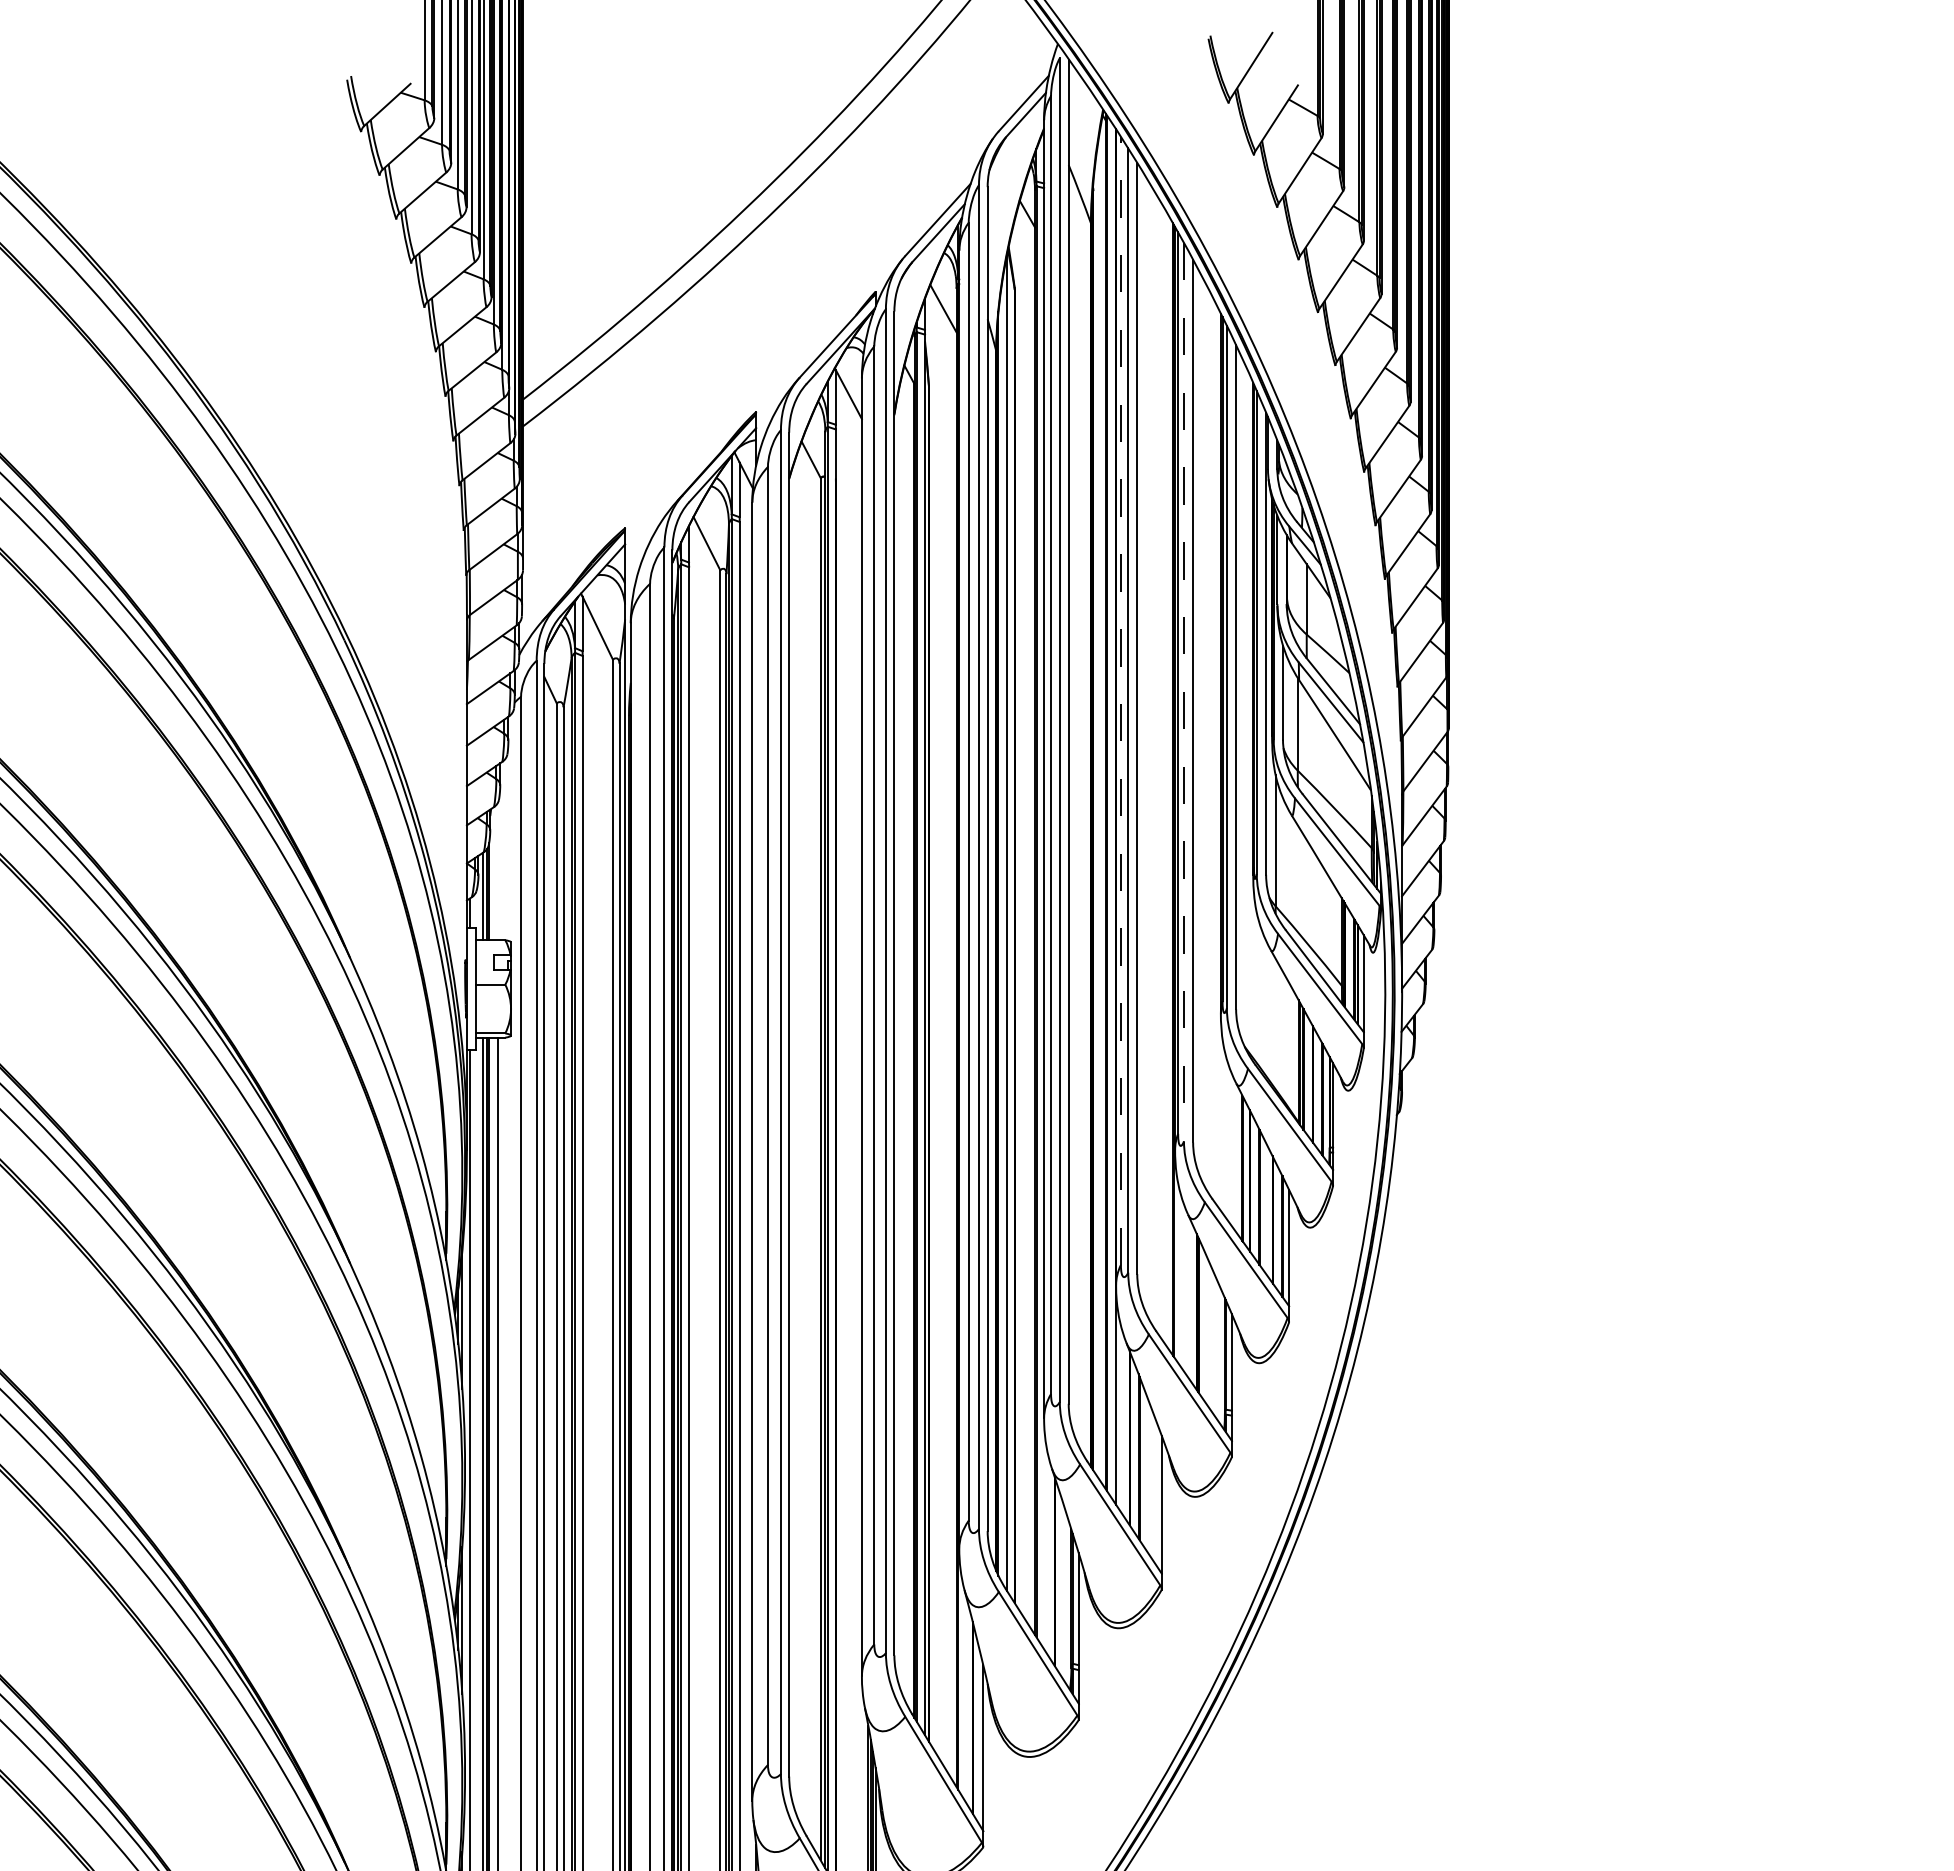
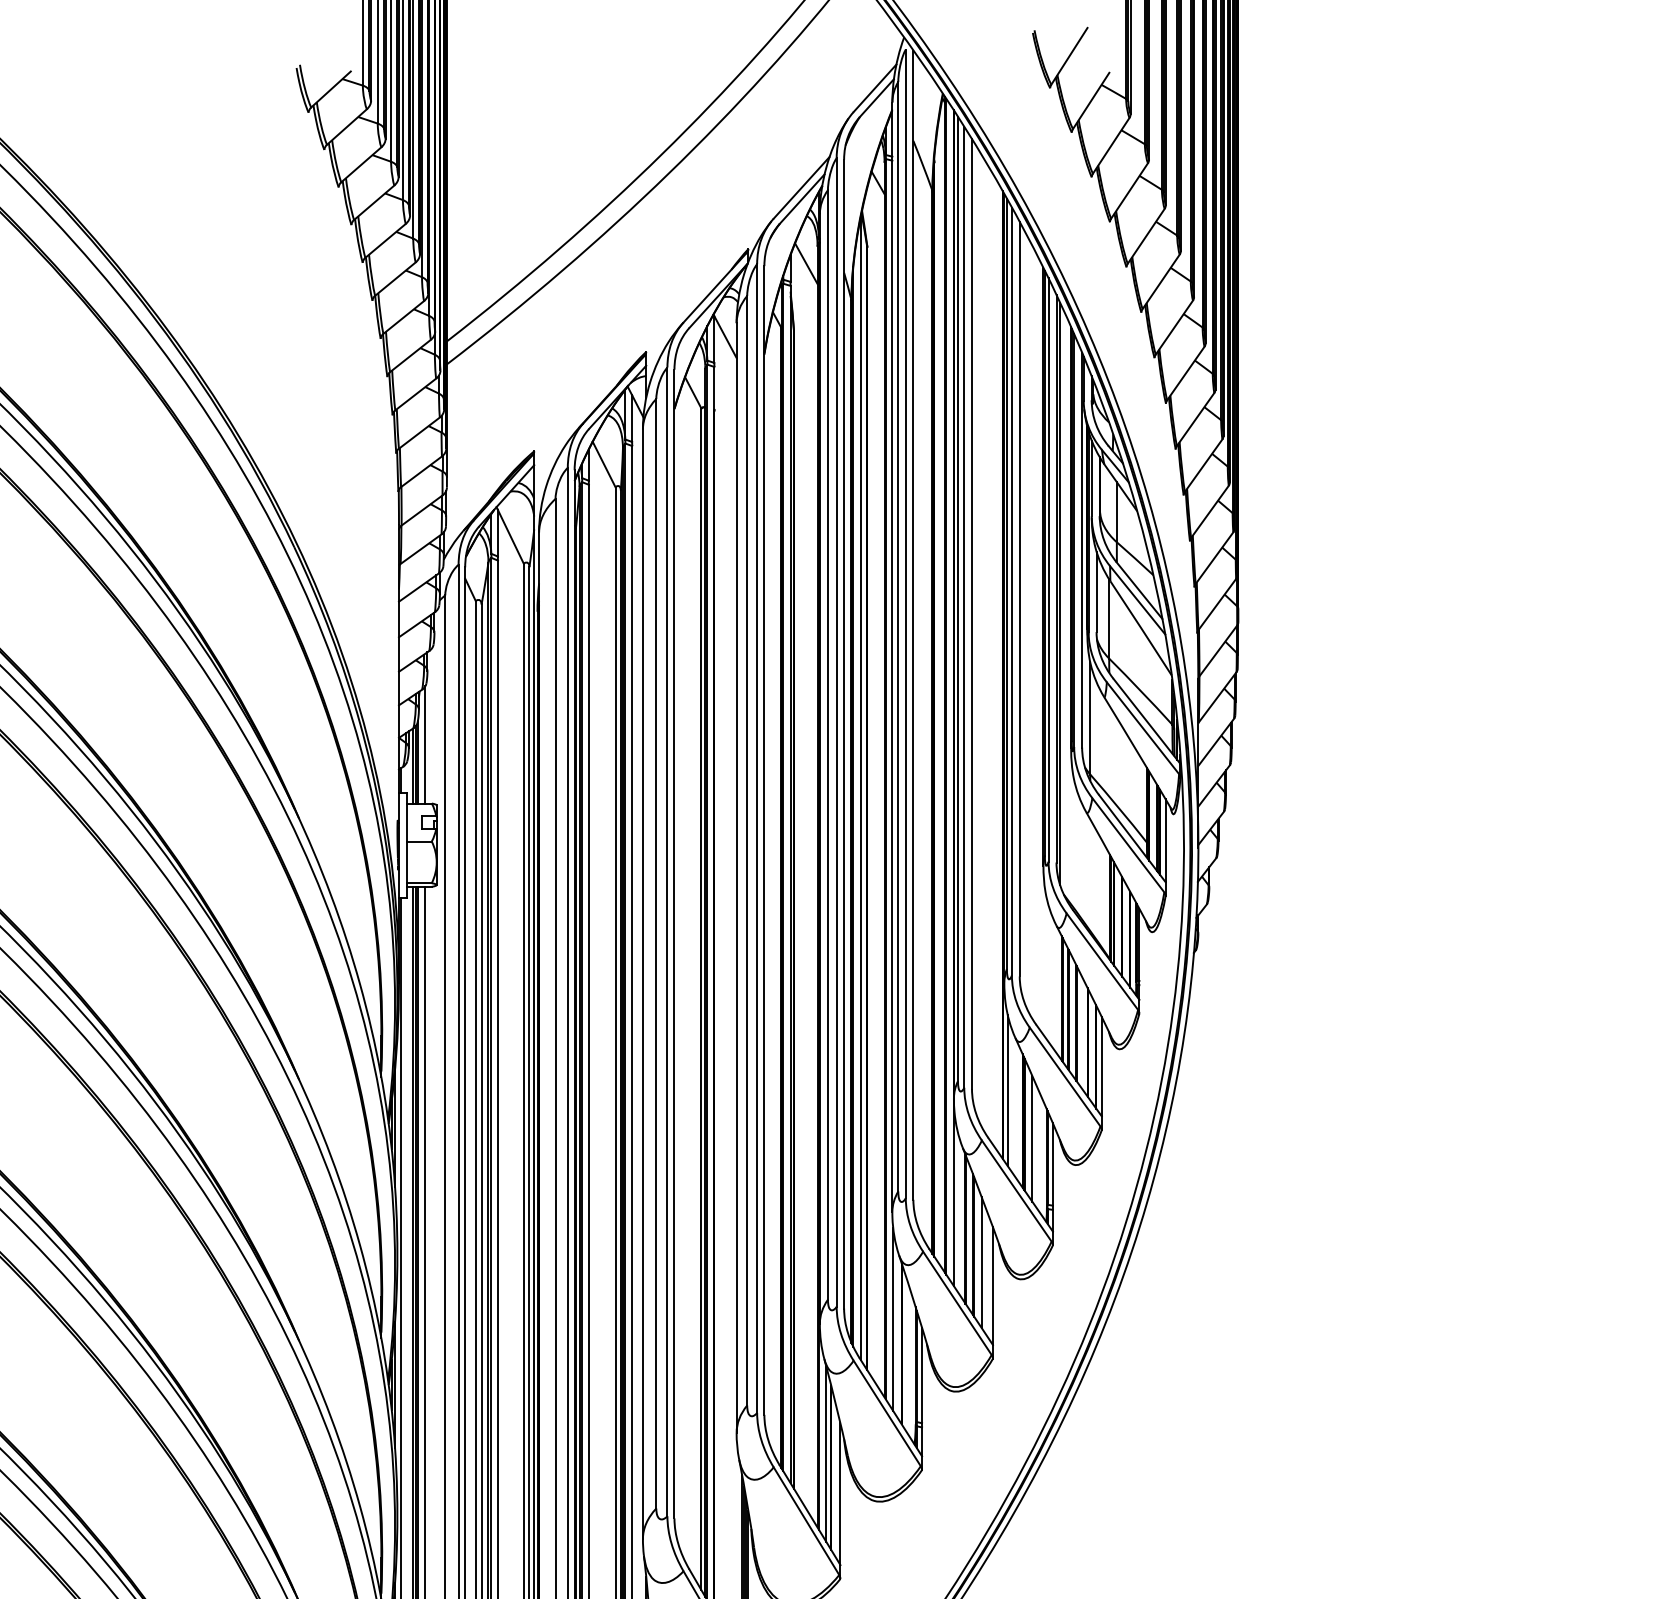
line: (1183, 692) -> (1011, 591), dashed -> solid
line: (1240, 694) -> (1060, 593), added
line: (1120, 700) -> (957, 598), dashed -> solid
line: (497, 871) -> (425, 744), added
line: (1179, 1275) -> (1008, 1090), added
line: (1207, 1332) -> (1032, 1138), added
line: (1148, 1476) -> (981, 1261), added
line: (1045, 1543) -> (893, 1319), added
line: (966, 1701) -> (826, 1454), added

